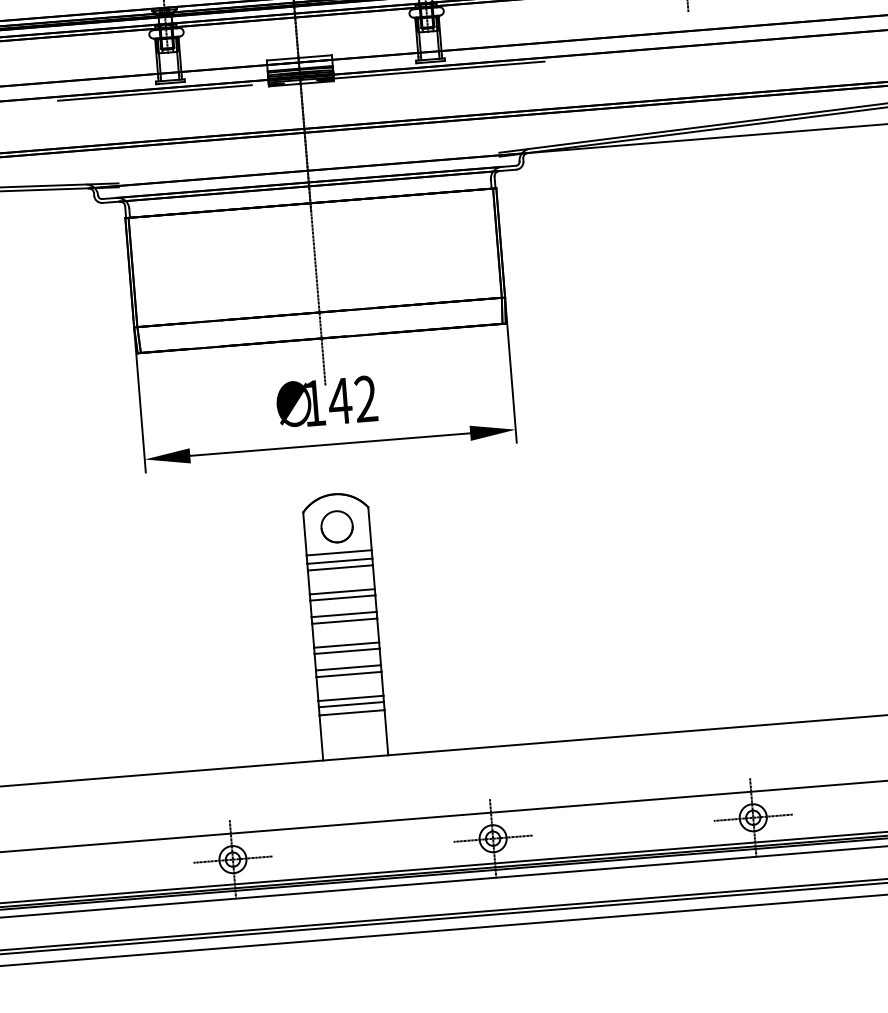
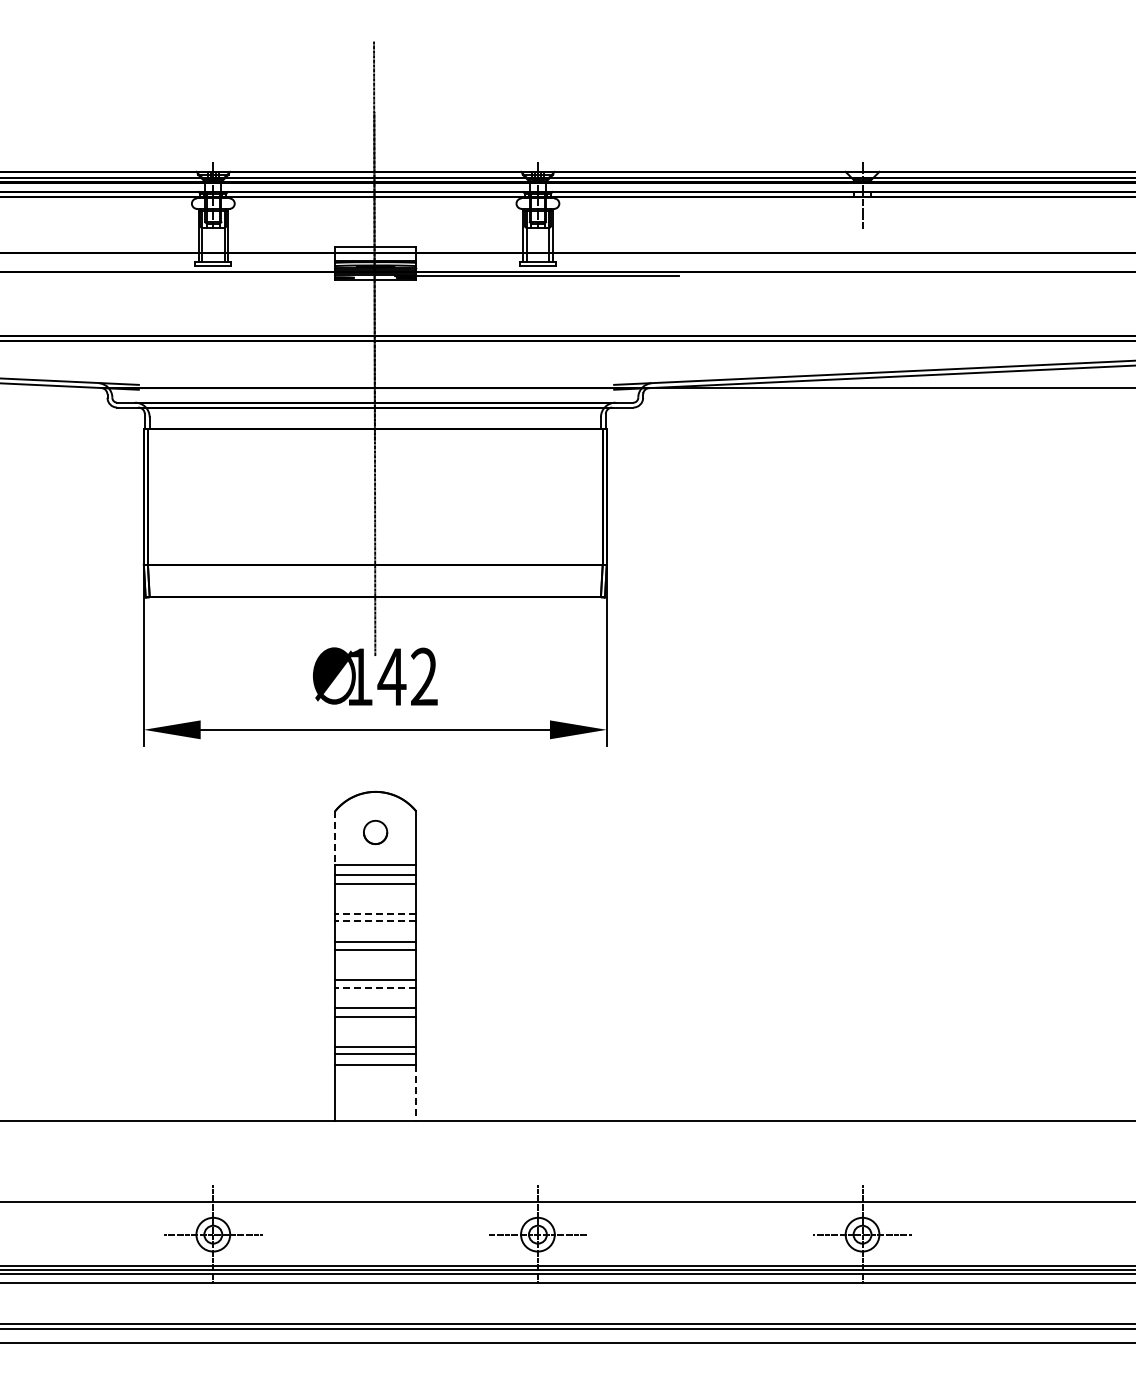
line: (154, 93) -> (192, 276), removed
part: (337, 526) -> (375, 832), size x0.6
line: (305, 534) -> (335, 838), solid -> dashed
line: (342, 591) -> (375, 913), solid -> dashed
line: (342, 598) -> (375, 921), solid -> dashed
line: (347, 651) -> (375, 987), solid -> dashed
line: (386, 733) -> (416, 1093), solid -> dashed

